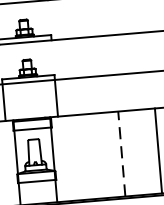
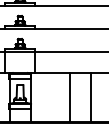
line: (122, 152) -> (70, 96), dashed -> solid

